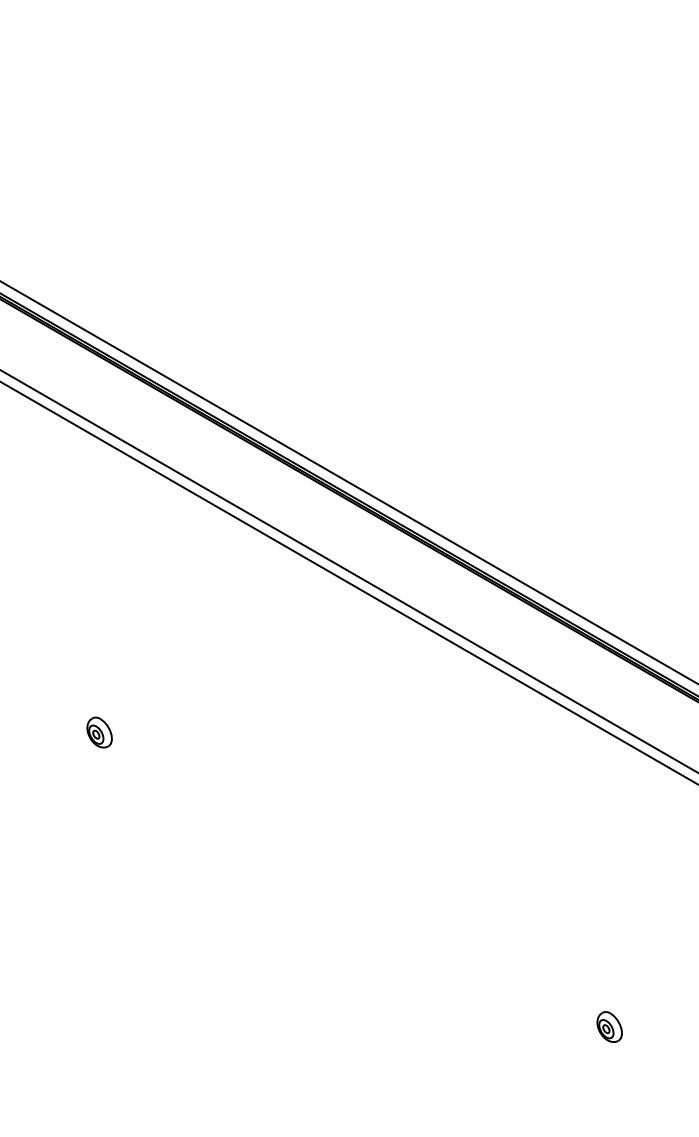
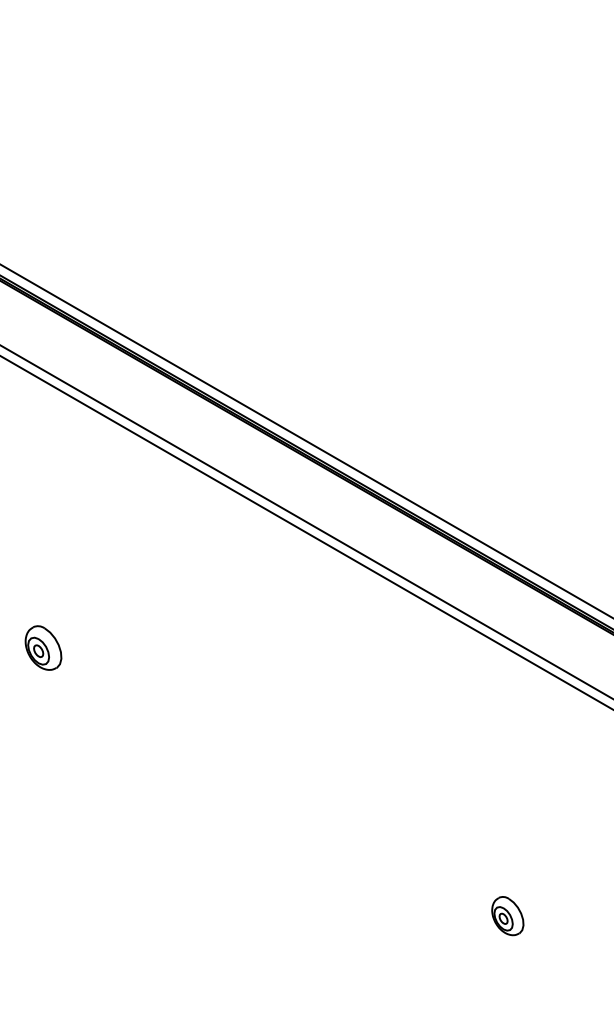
part: (99, 732) -> (43, 647), size x1.6
part: (609, 1026) -> (507, 915), size x1.4

